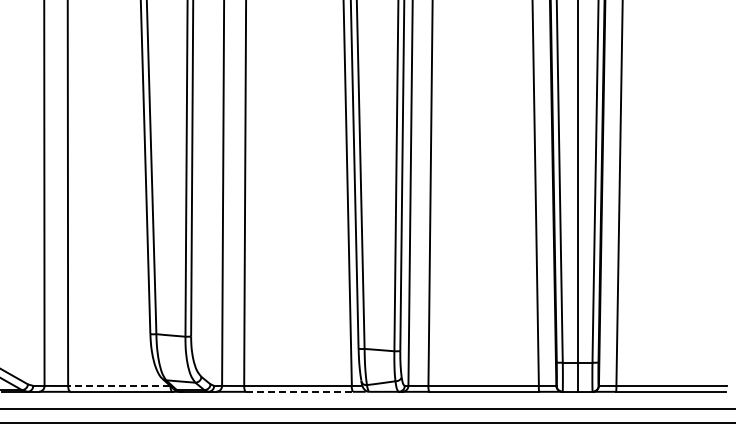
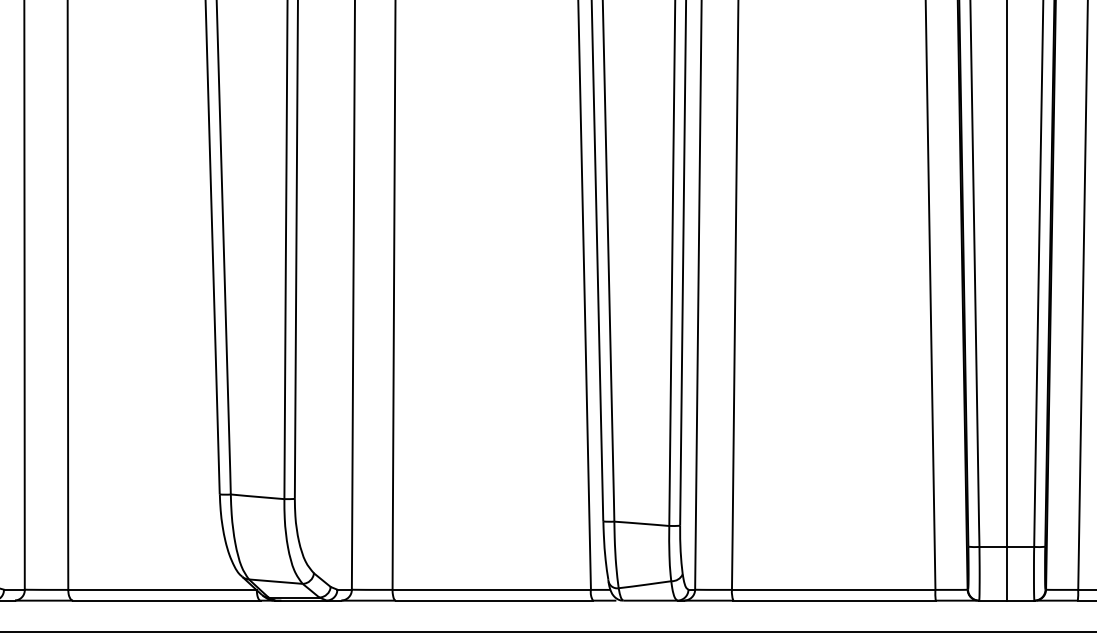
line: (118, 385) -> (161, 588), dashed -> solid
line: (299, 391) -> (494, 600), dashed -> solid

